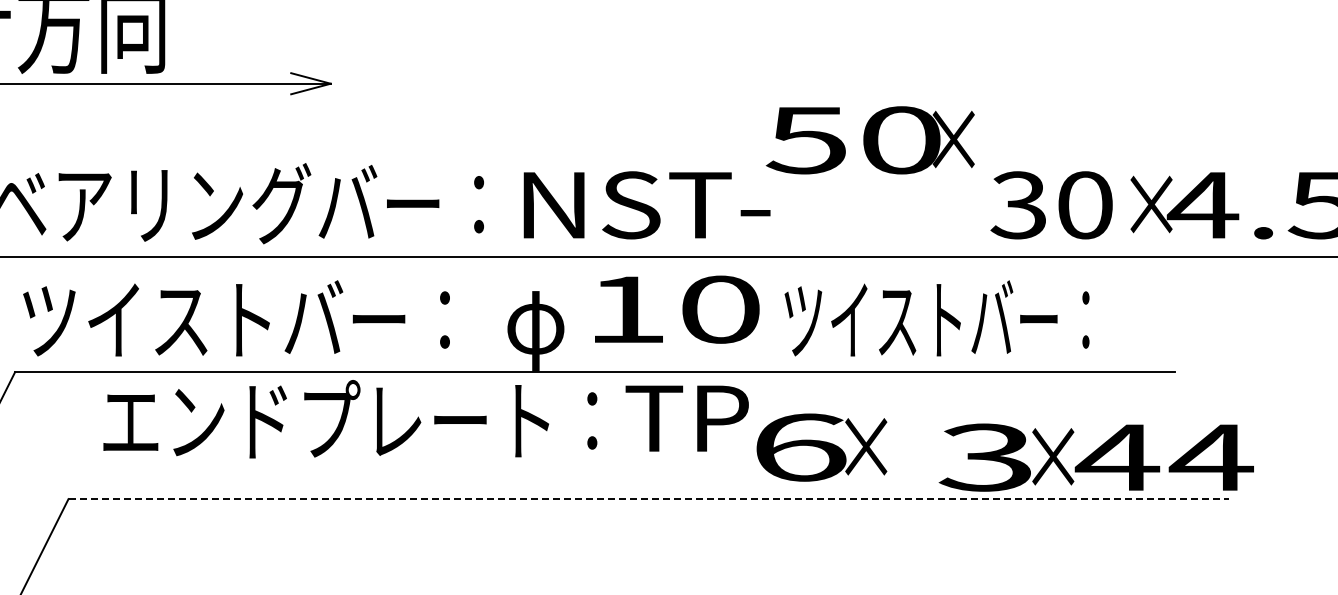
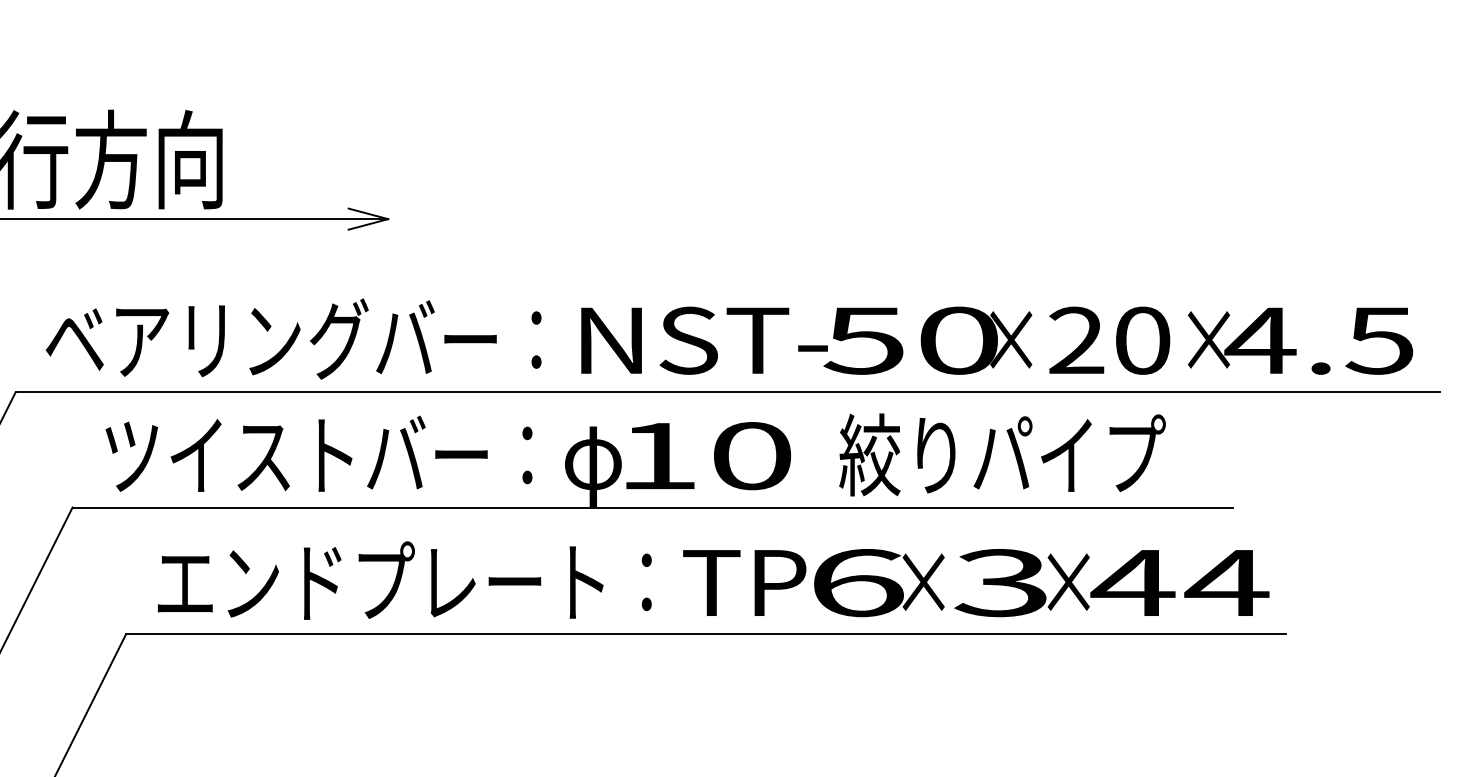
text: (870, 140) -> (927, 340), moved
text: (1018, 205) -> (1075, 340), 30 -> 20
text: (677, 310) -> (708, 456), moved
text: (236, 318) -> (318, 453), moved
text: (945, 319) -> (1002, 454), ツイストバー： -> 絞りパイプ
text: (687, 418) -> (744, 582), moved
text: (350, 419) -> (404, 580), moved
text: (1096, 458) -> (1111, 583), moved
line: (649, 499) -> (706, 634), dashed -> solid

